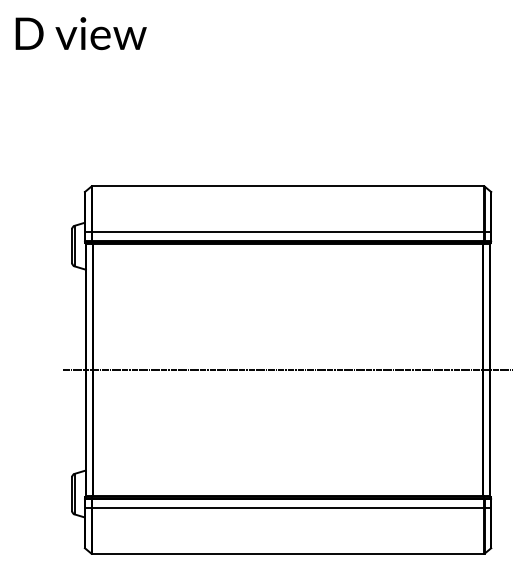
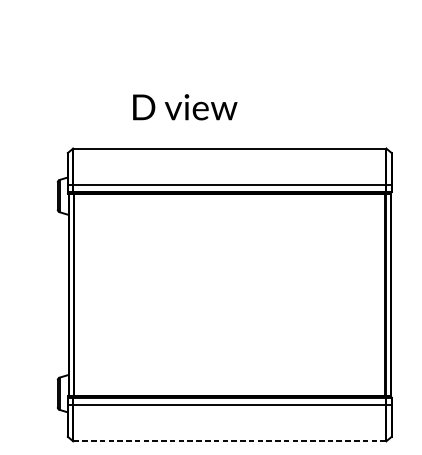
text: (80, 33) -> (184, 107), moved
line: (287, 370) -> (229, 295), removed
line: (288, 553) -> (230, 441), solid -> dashed

